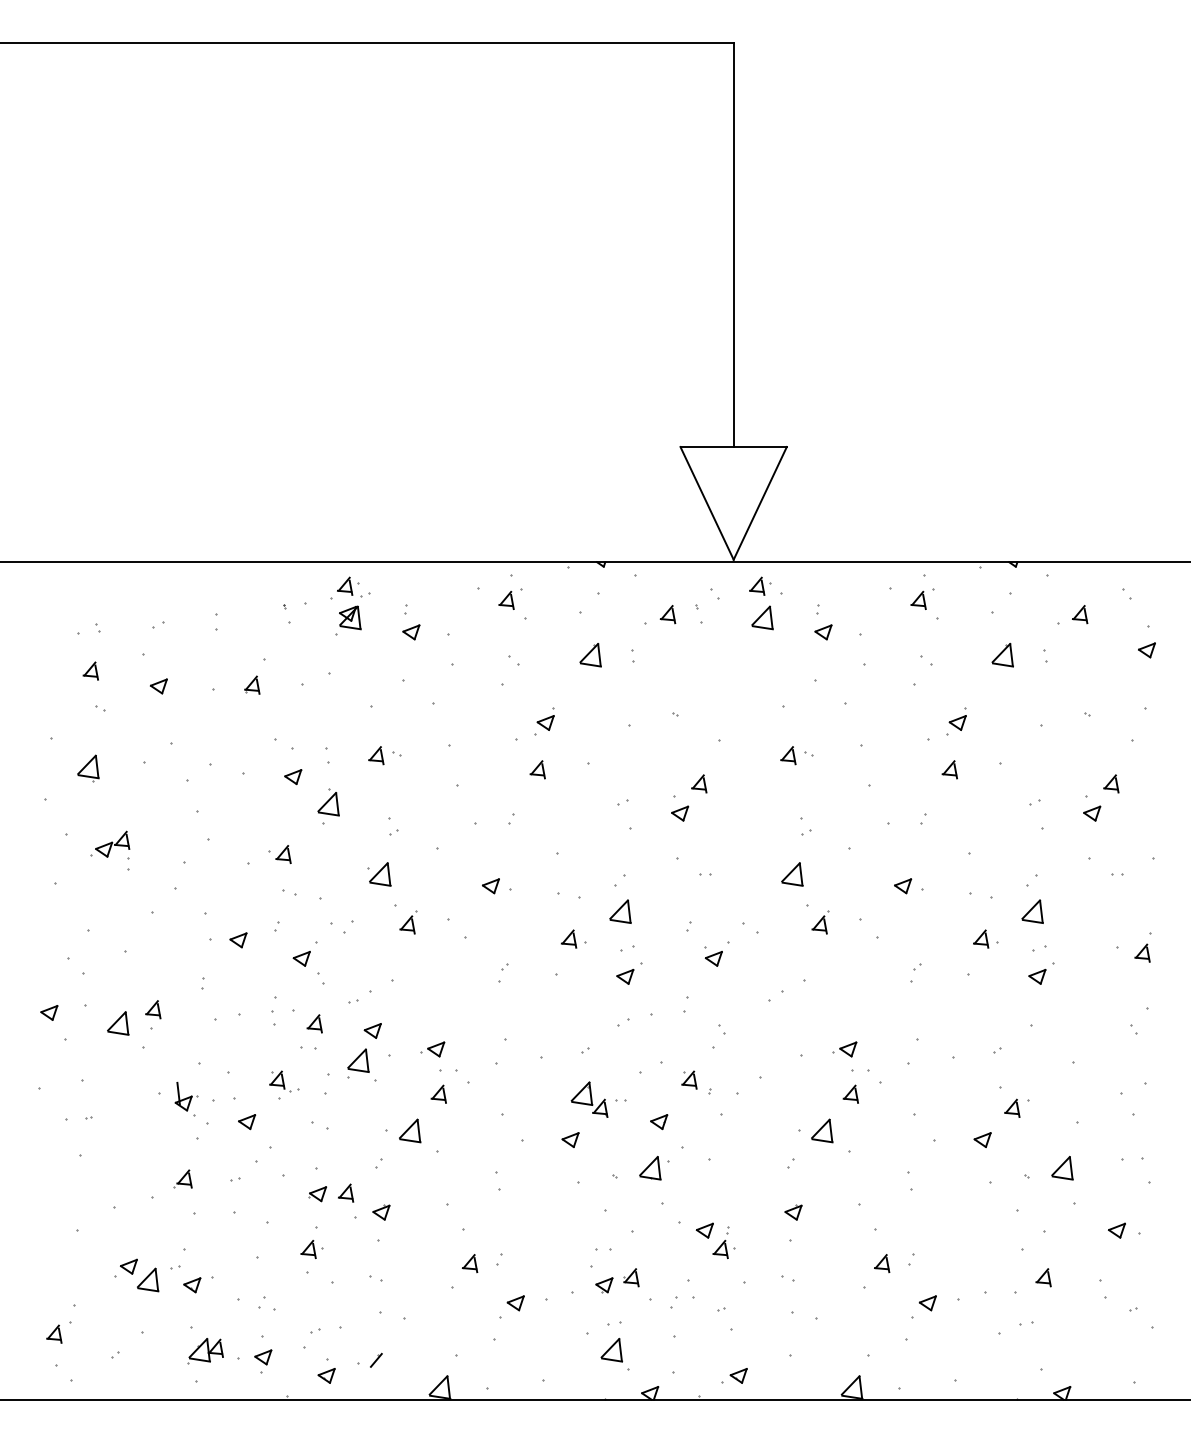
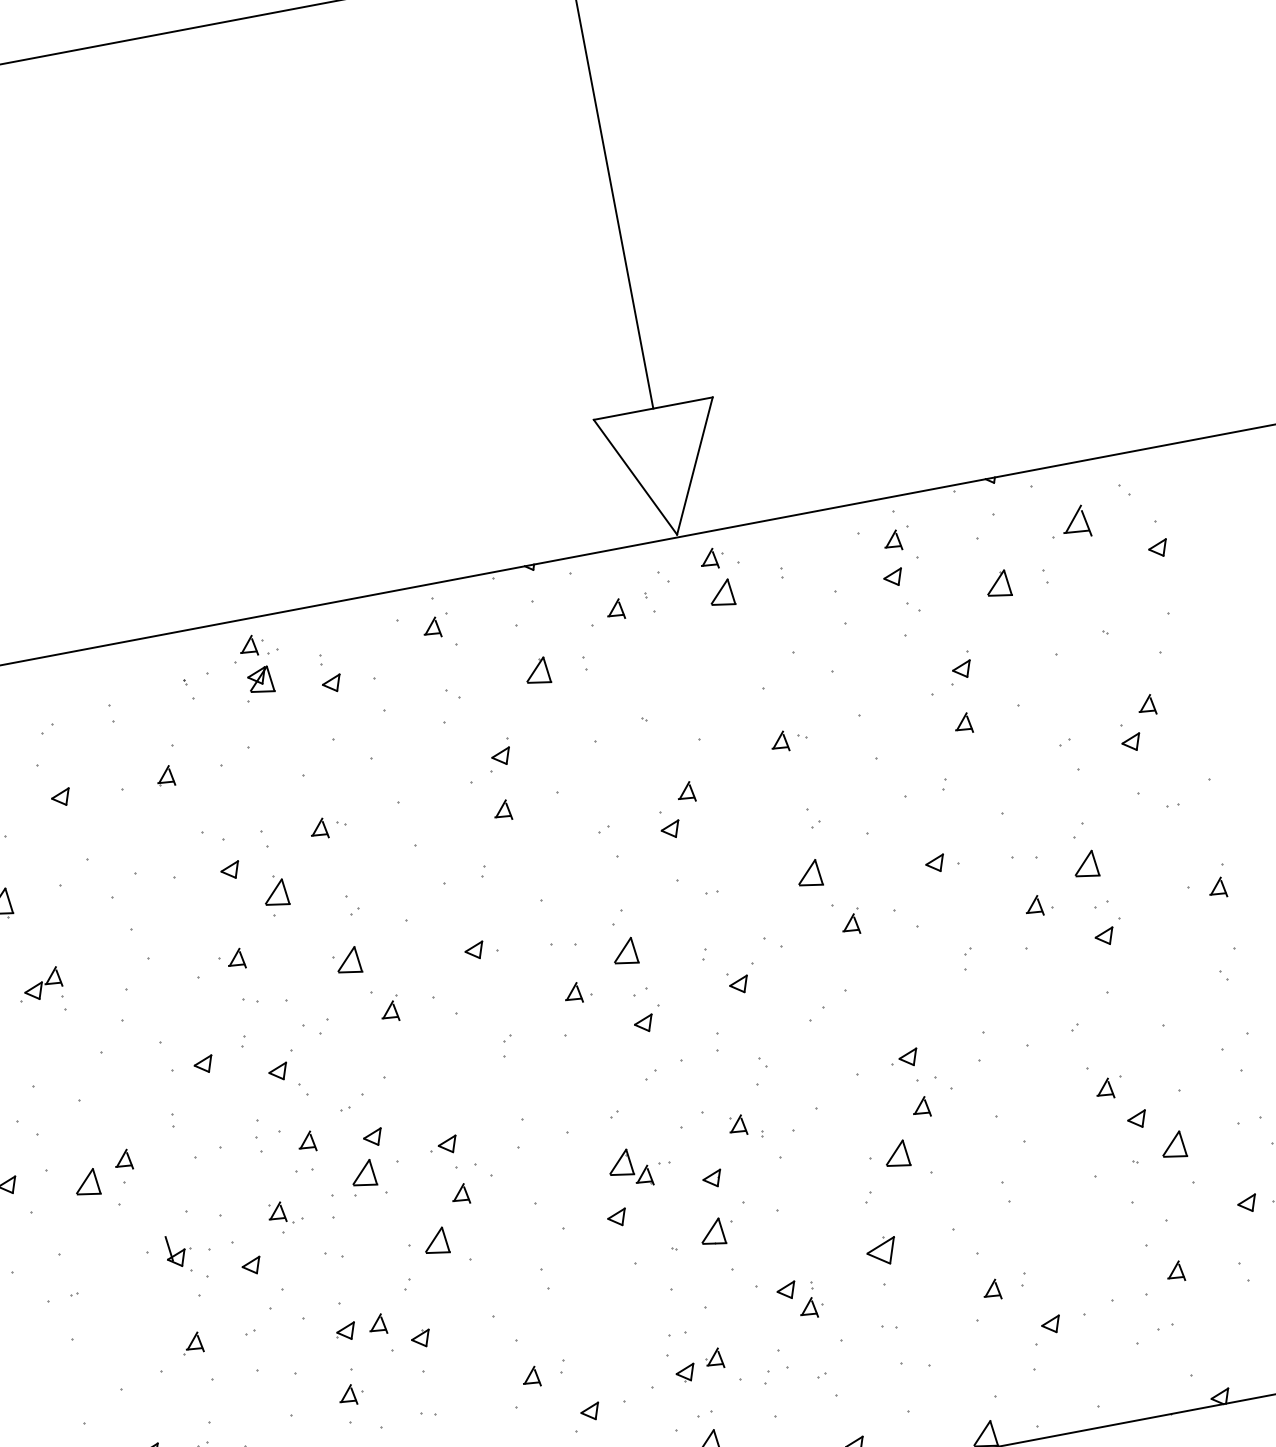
part: (1080, 614) -> (1076, 522), size x1.6
part: (823, 632) -> (893, 578), moved
part: (982, 1139) -> (1137, 1119), moved
part: (793, 1212) -> (881, 1251), size x1.6

